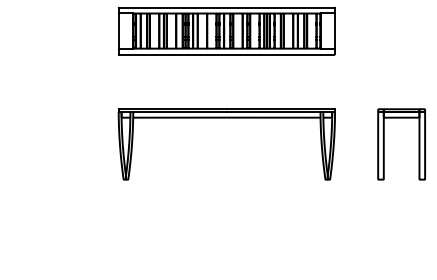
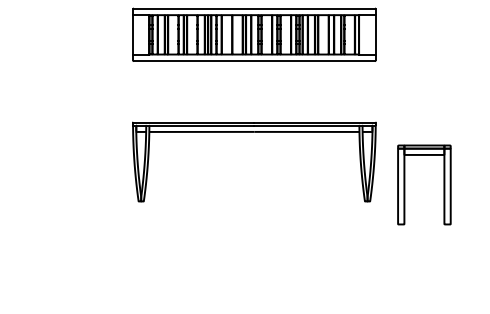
part: (384, 144) -> (405, 184), moved

